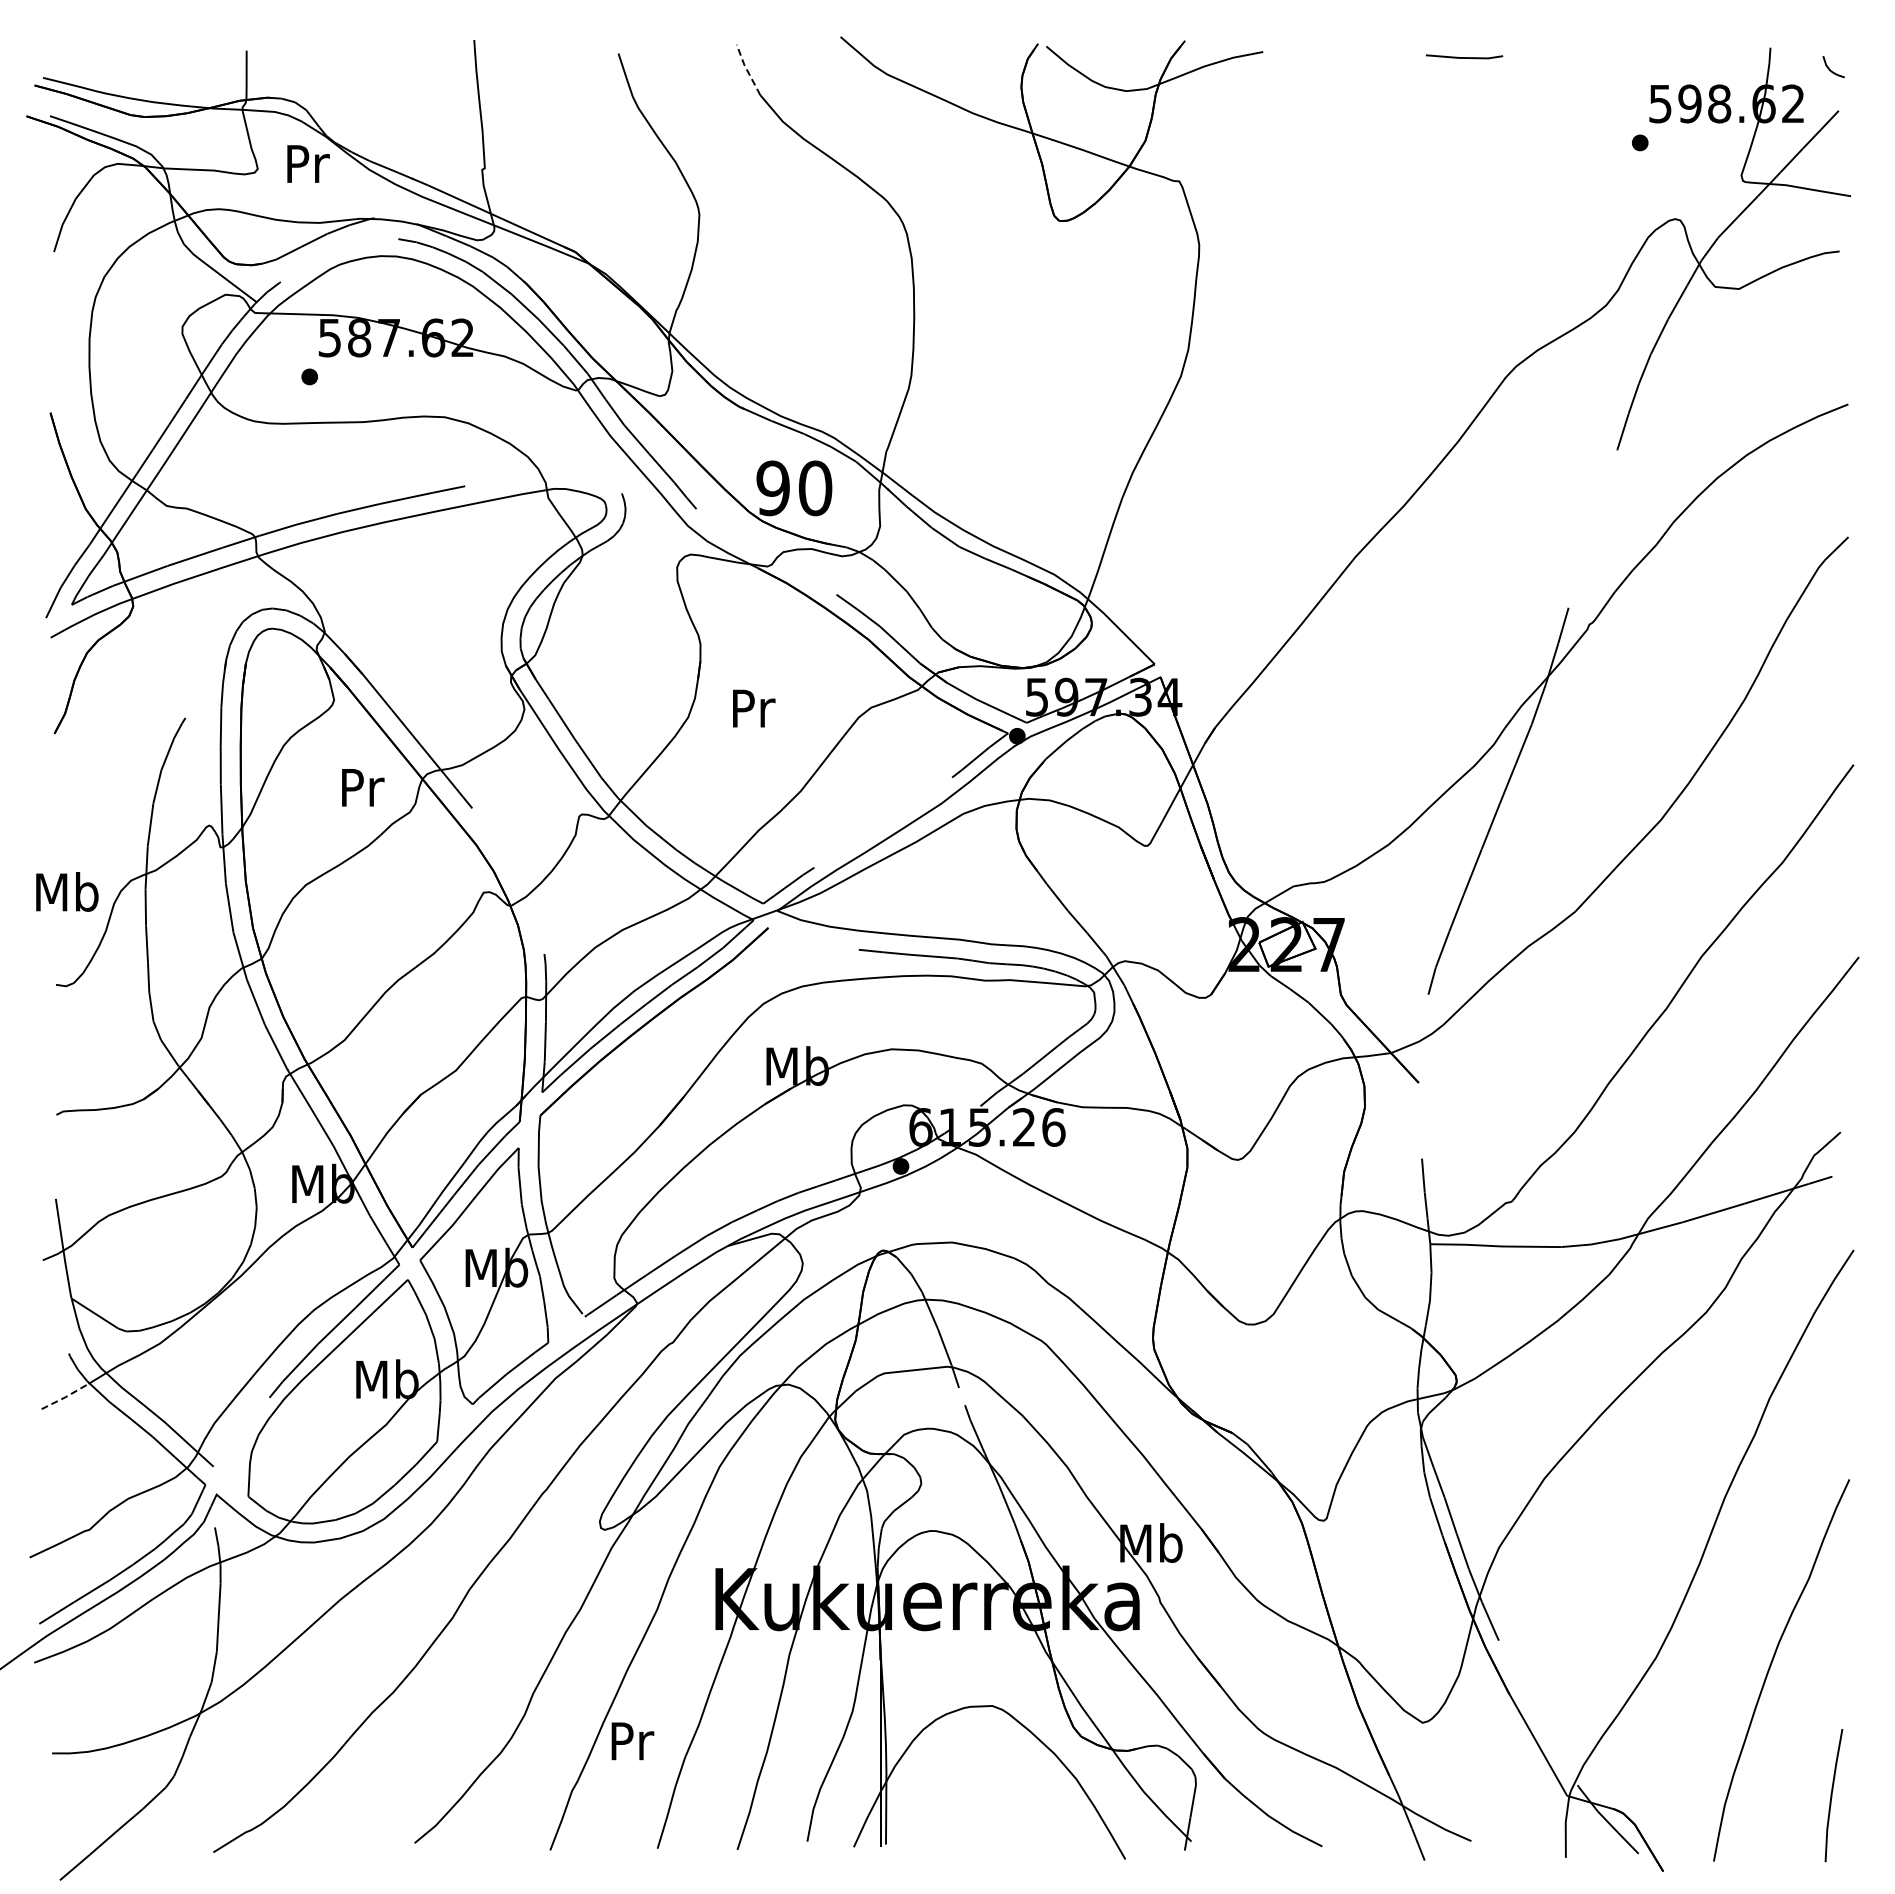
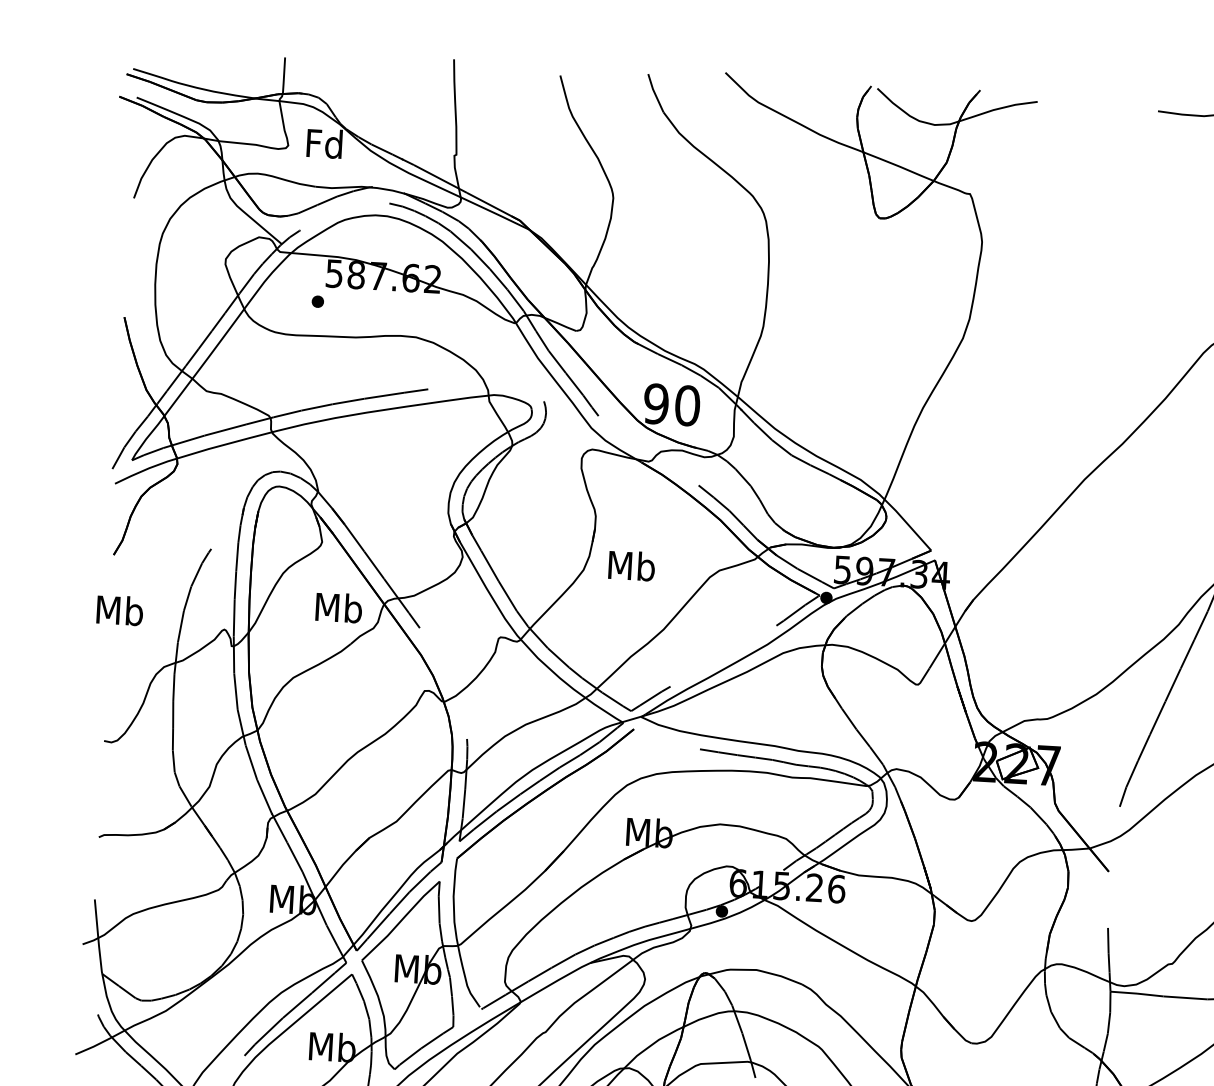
line: (747, 70) -> (655, 93), dashed -> solid
text: (306, 163) -> (324, 143), Pr -> Fd
text: (752, 708) -> (631, 566), Pr -> Mb
text: (361, 787) -> (338, 607), Pr -> Mb
text: (67, 891) -> (120, 610), moved
line: (65, 1397) -> (93, 1046), dashed -> solid

